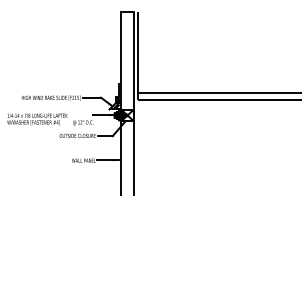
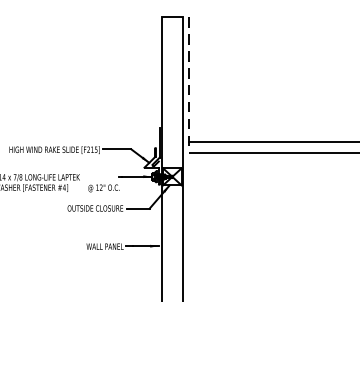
line: (138, 56) -> (189, 85), solid -> dashed

